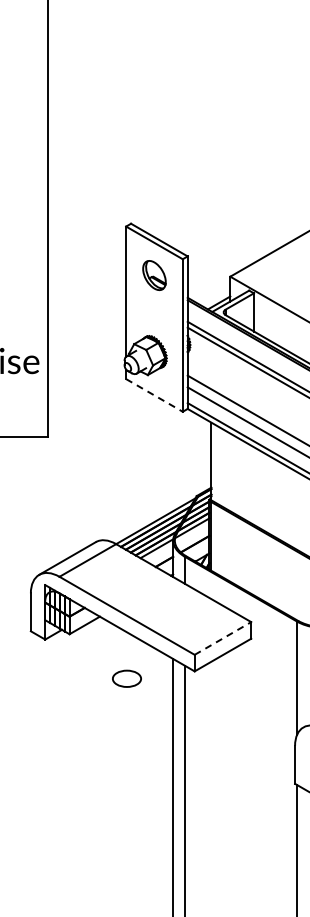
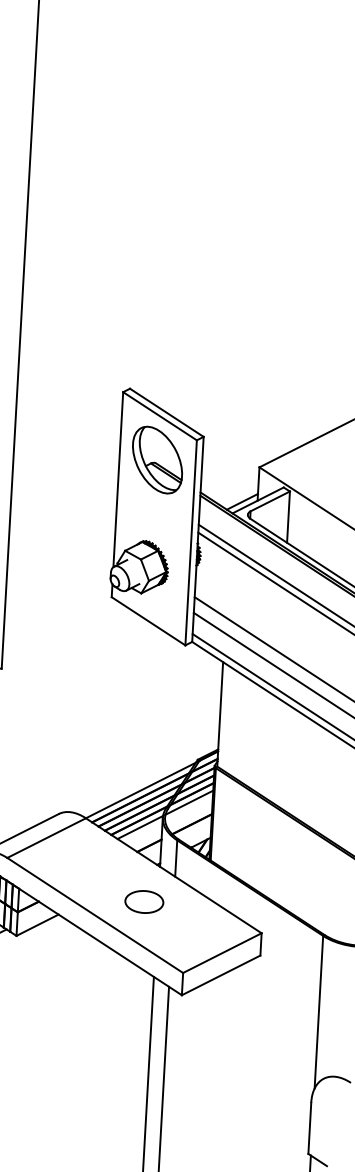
part: (154, 275) -> (157, 460), size x1.67
line: (154, 395) -> (148, 621), dashed -> solid
line: (222, 638) -> (221, 953), dashed -> solid
part: (126, 678) -> (143, 901), moved

